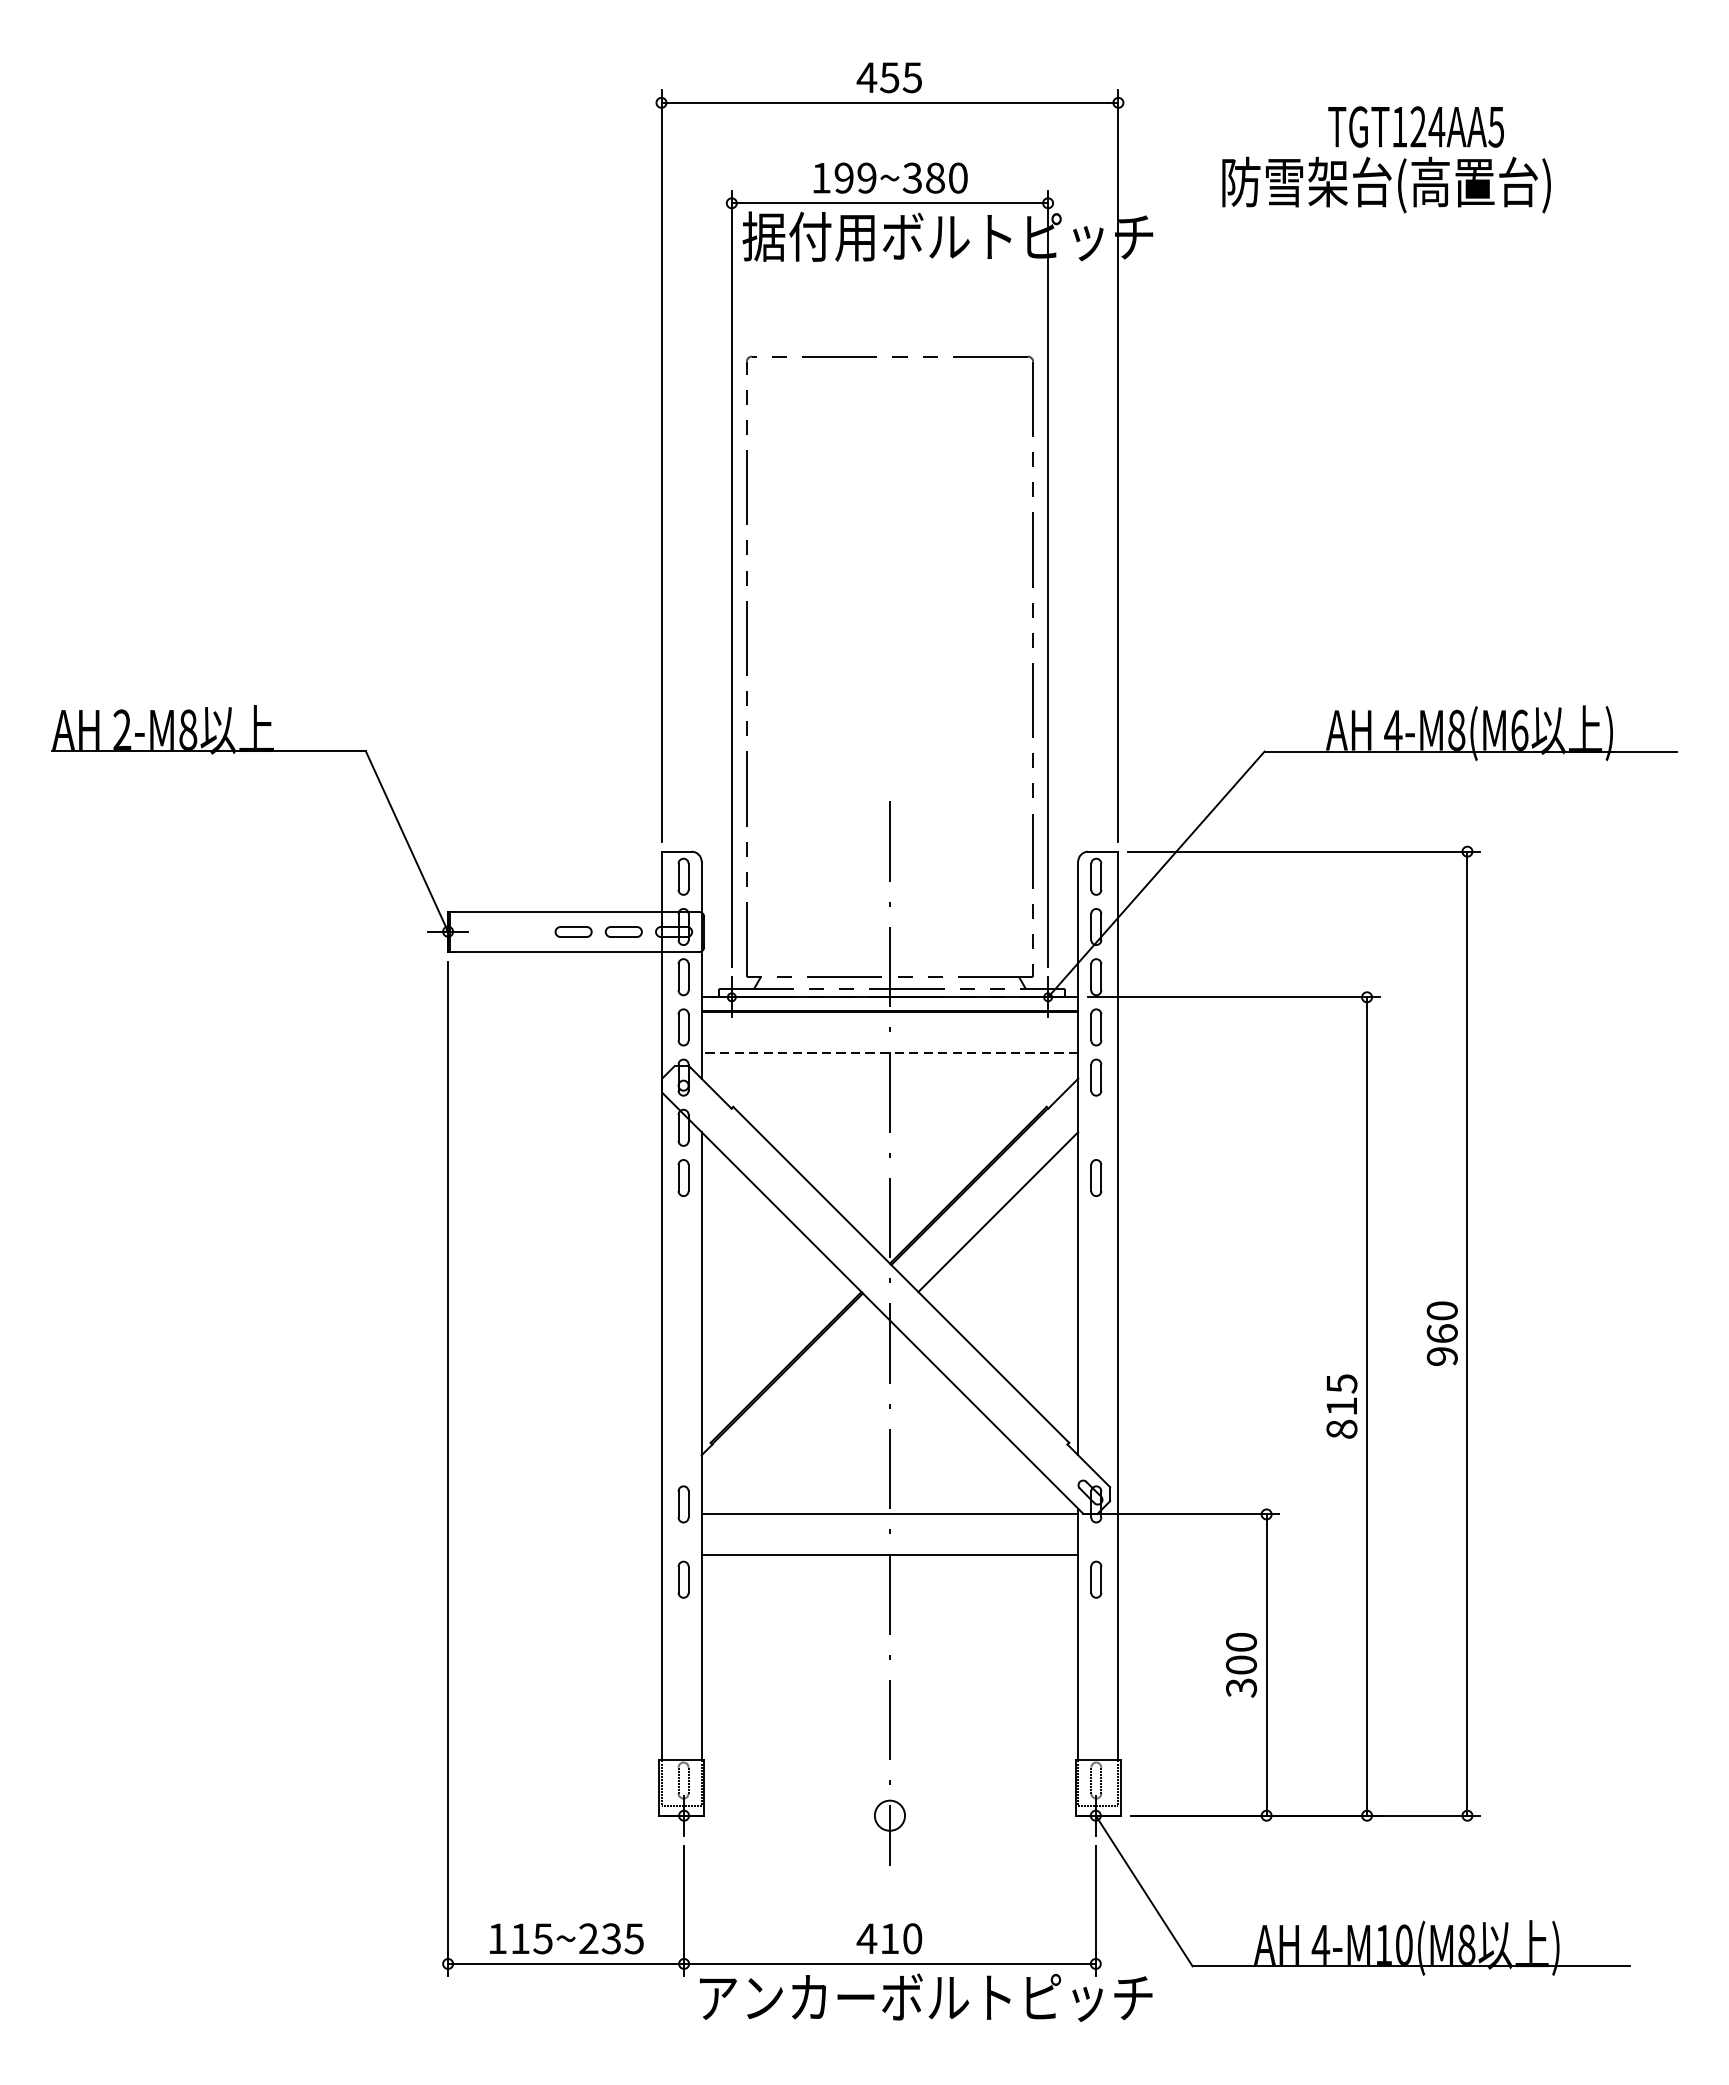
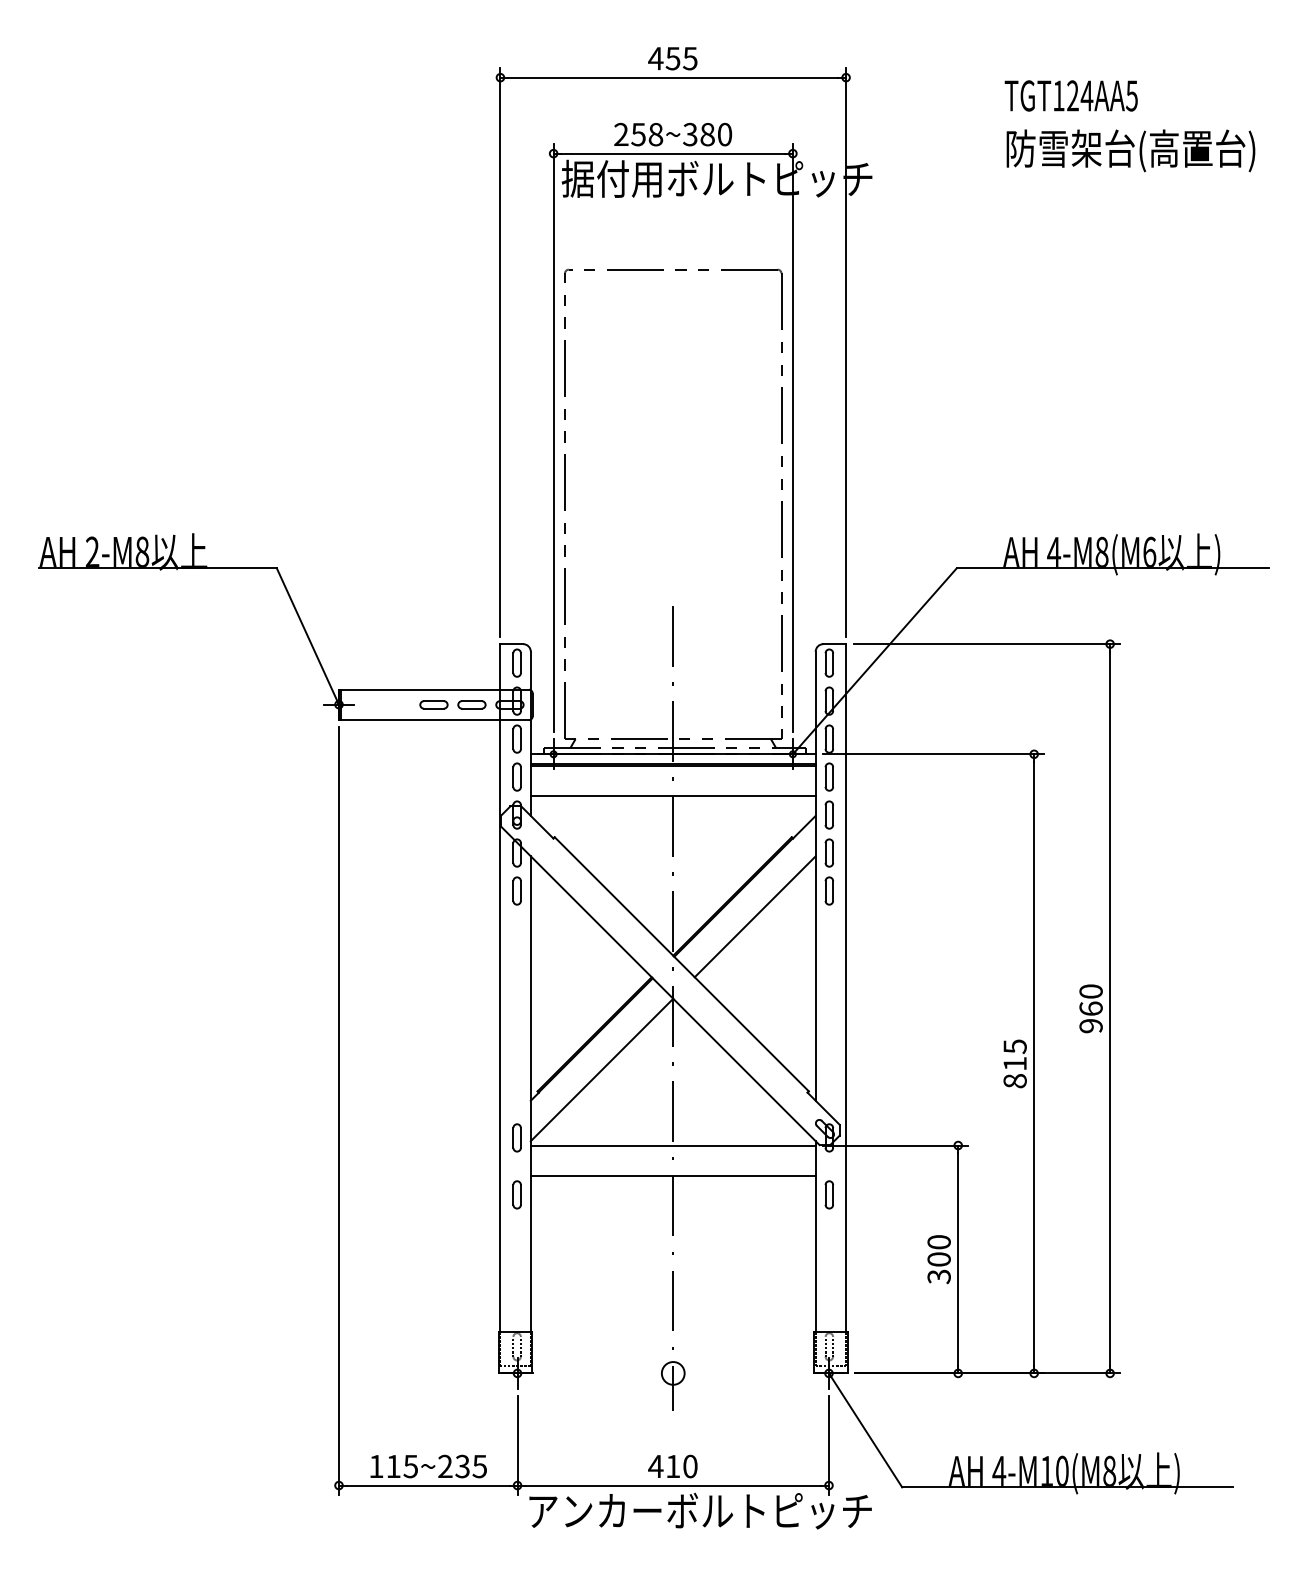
text: (844, 177) -> (638, 134), 199~380 -> 258~380
text: (1385, 184) -> (1130, 150), moved
line: (888, 1053) -> (672, 796), dashed -> solid
part: (1095, 1127) -> (828, 852), added
line: (795, 1413) -> (601, 1069), added

